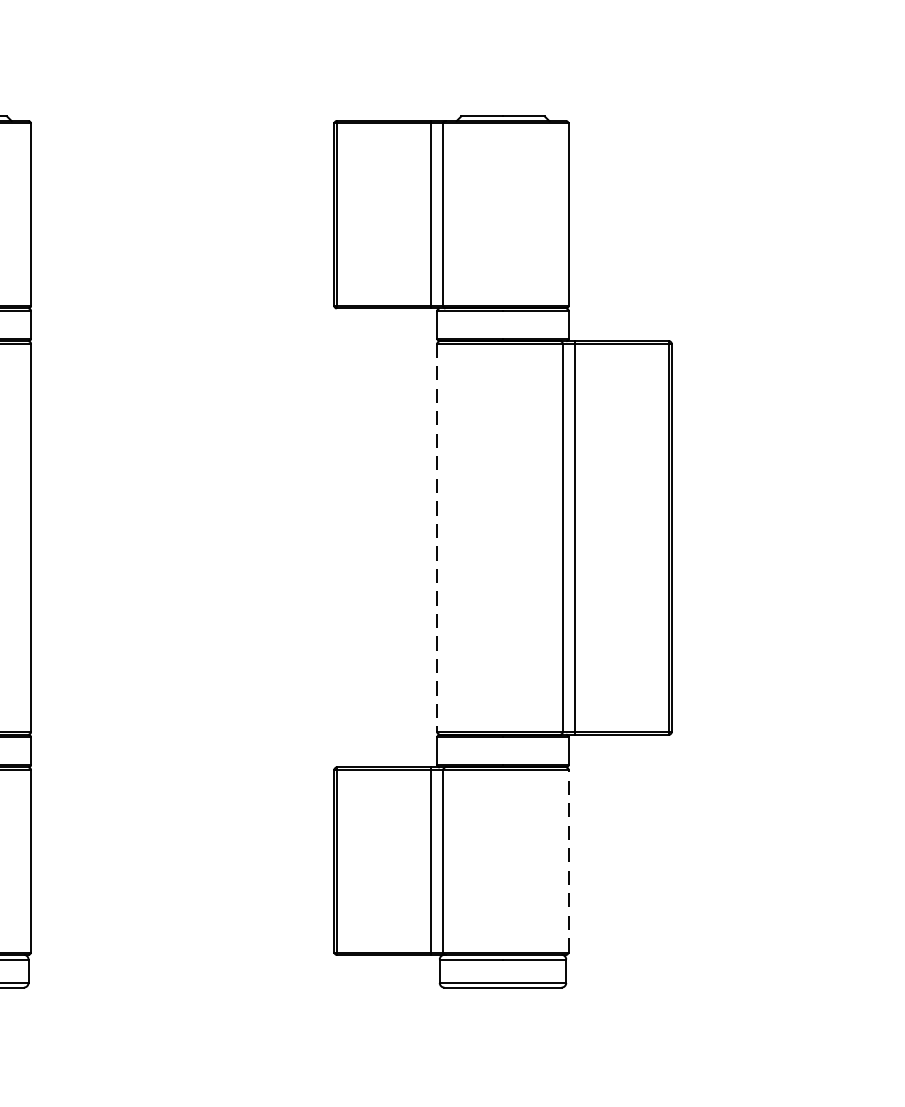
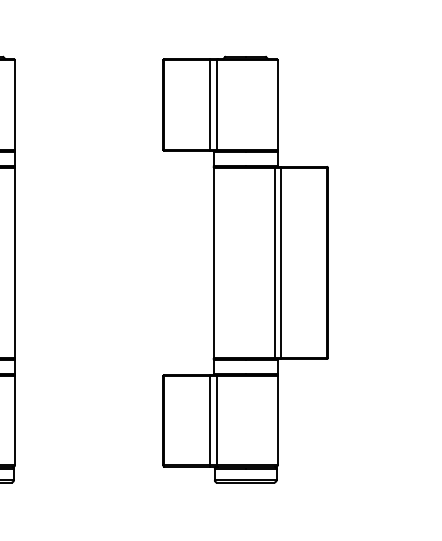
line: (437, 537) -> (213, 262), dashed -> solid
line: (568, 860) -> (277, 420), dashed -> solid

